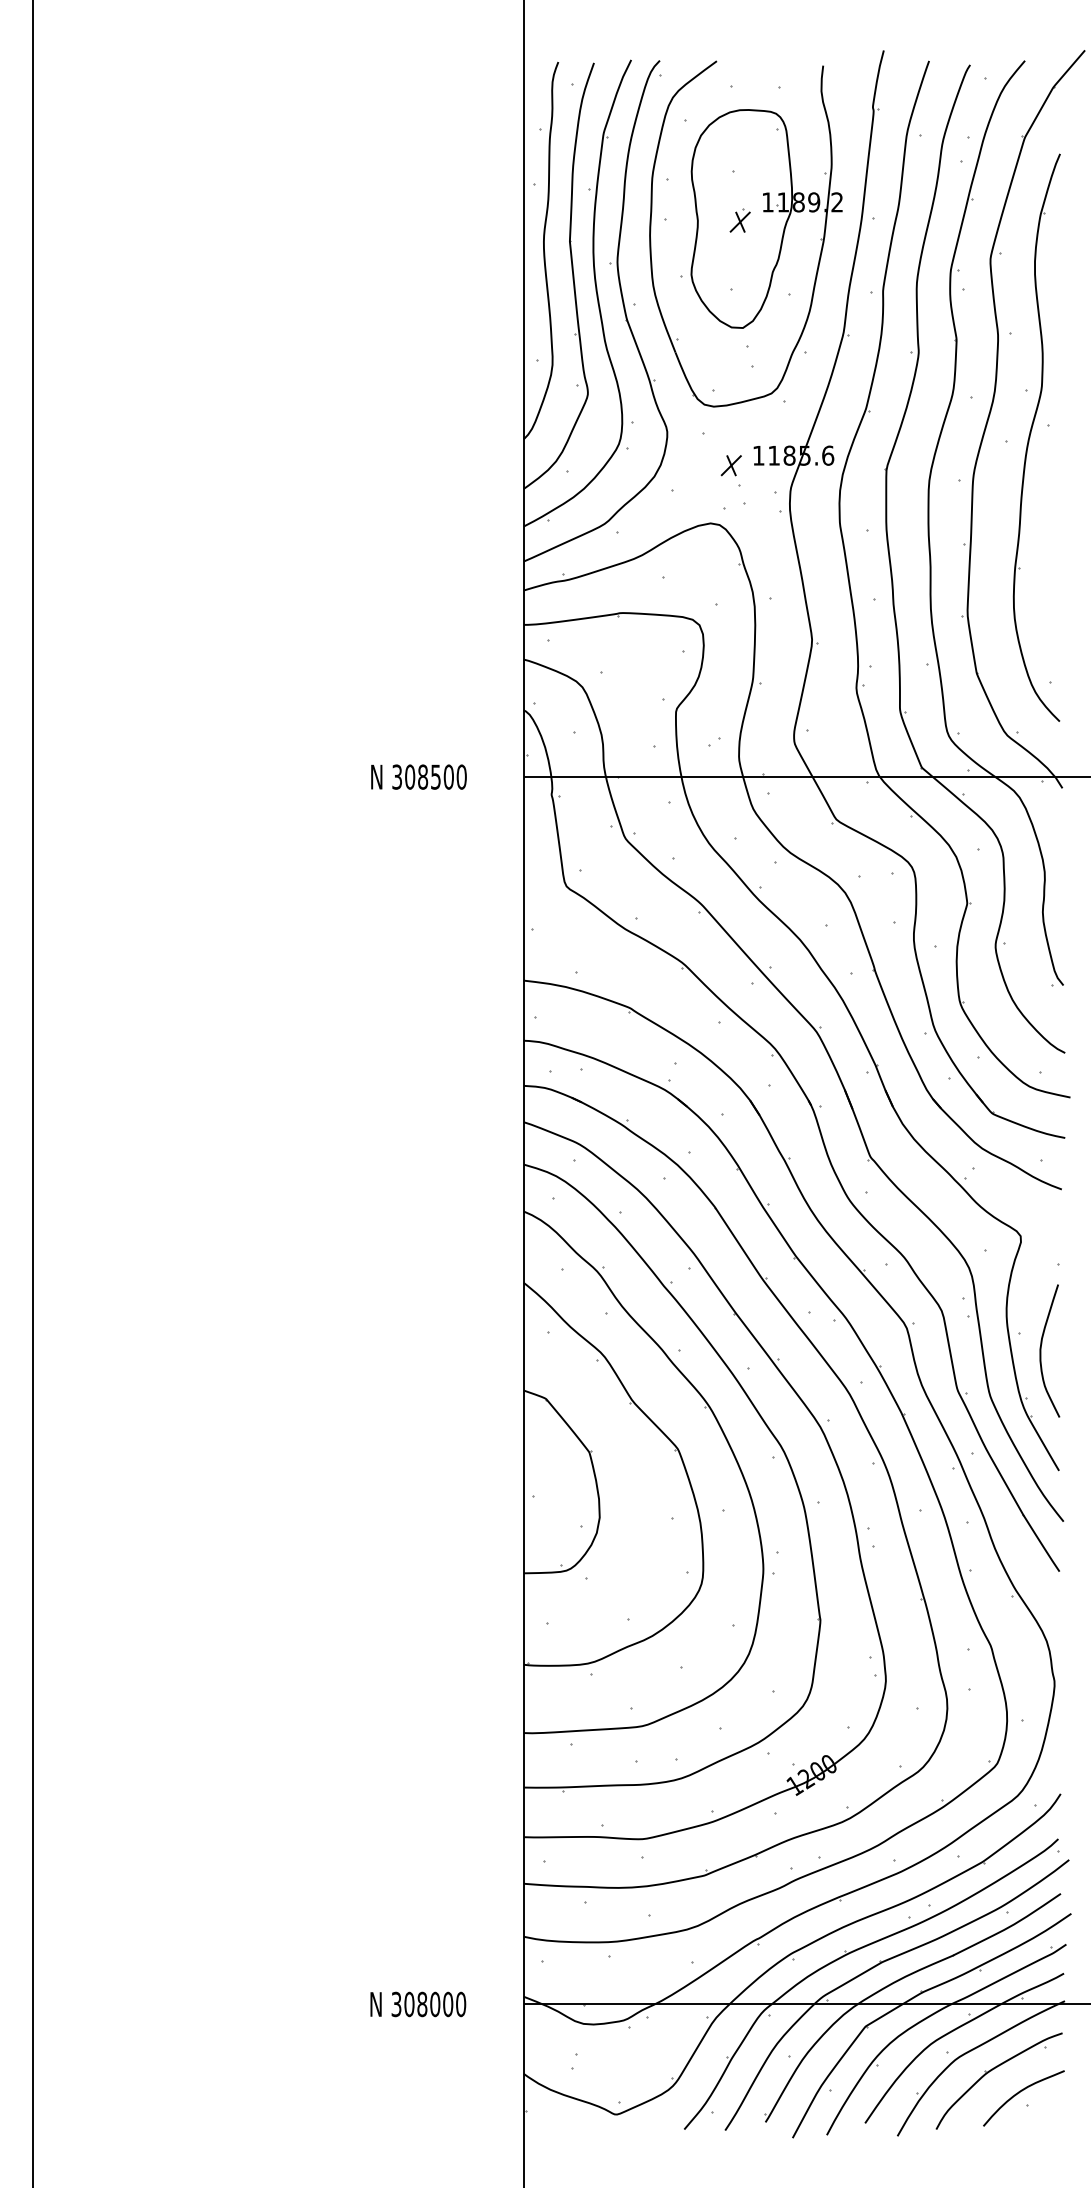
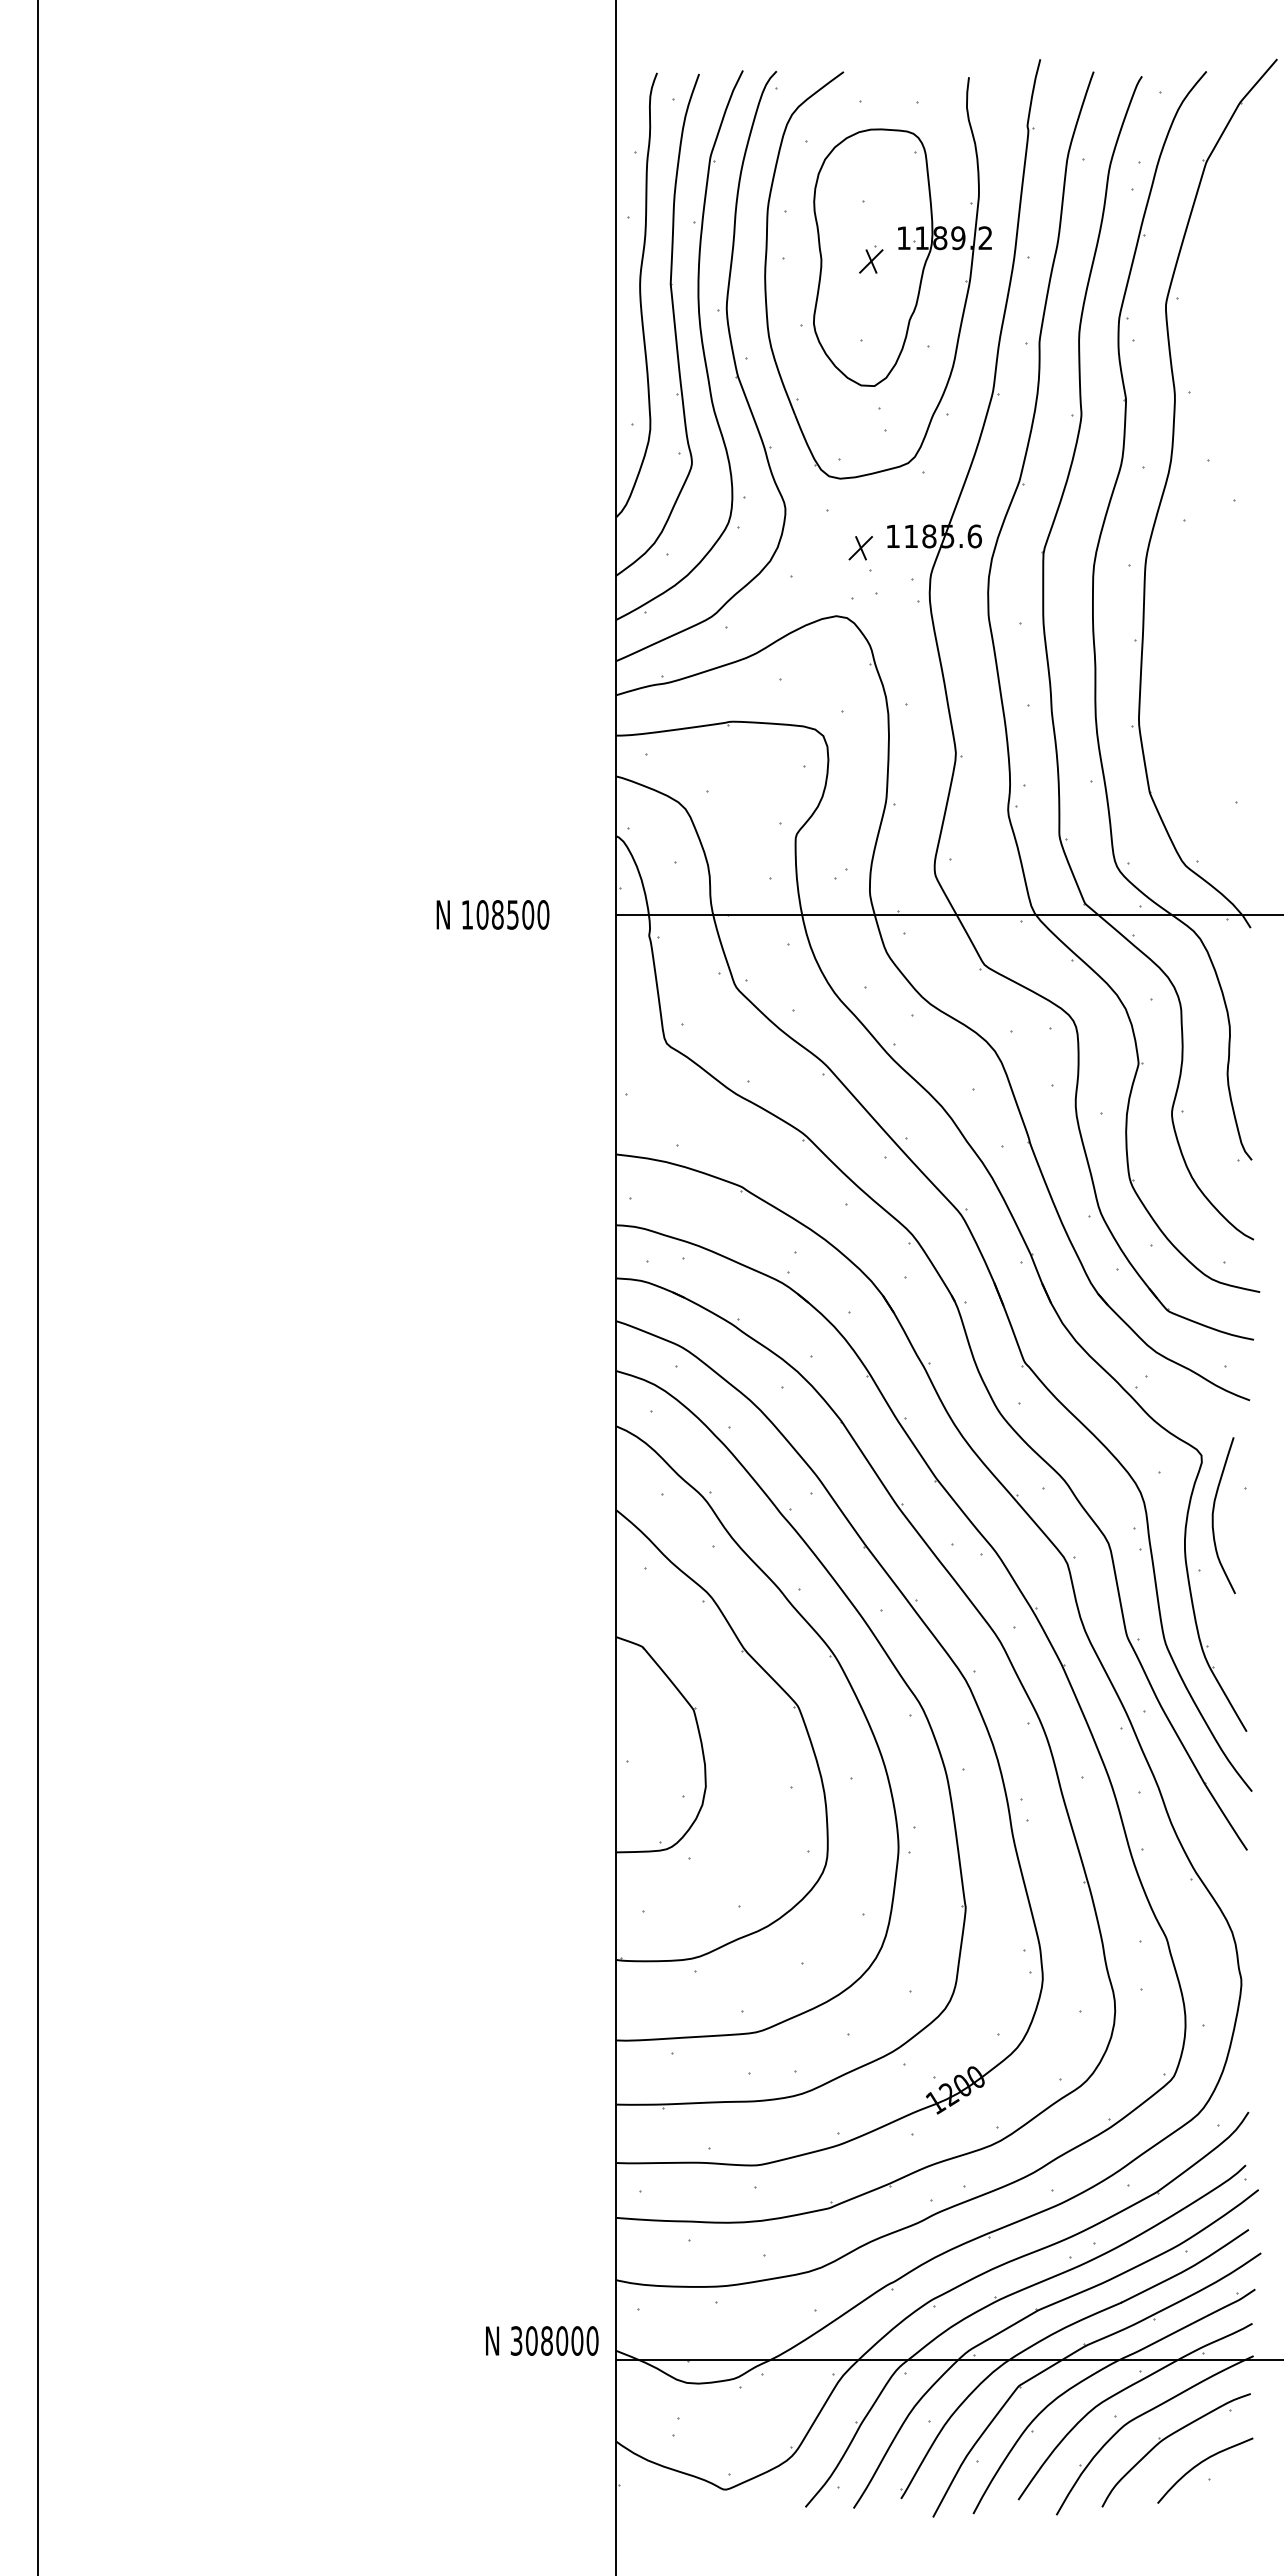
part: (1030, 435) -> (1213, 512), removed
text: (397, 776) -> (467, 914), 308500 -> 108500
curve: (1041, 1350) -> (1213, 1515), moved
text: (418, 2004) -> (542, 2340), moved

